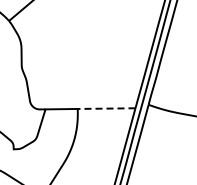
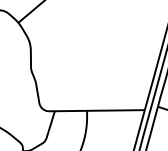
line: (107, 108) -> (116, 110), dashed -> solid

